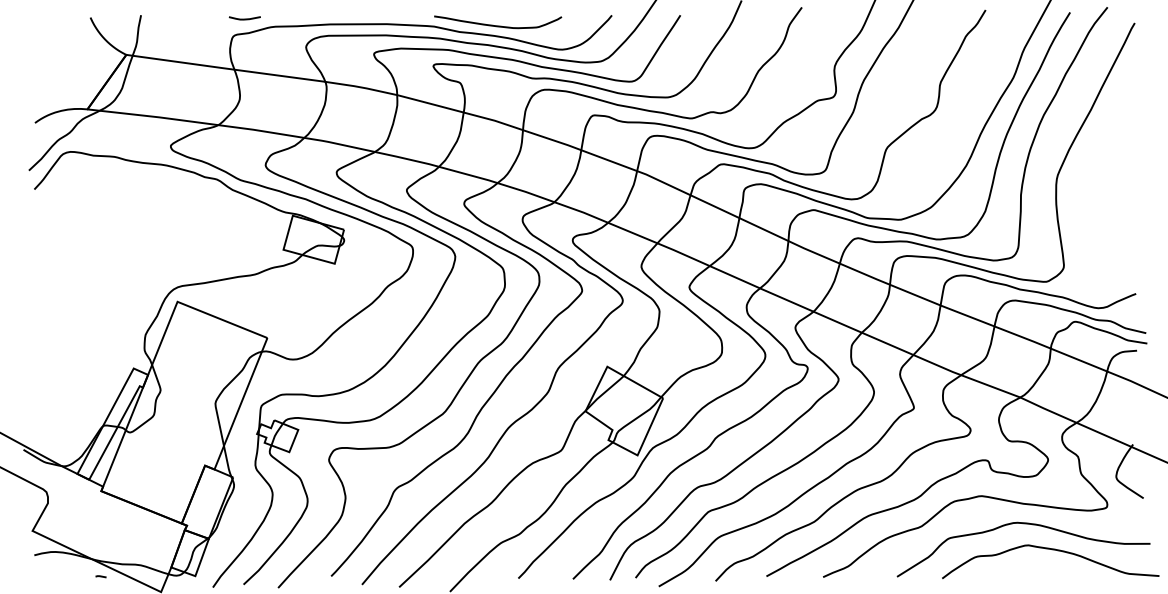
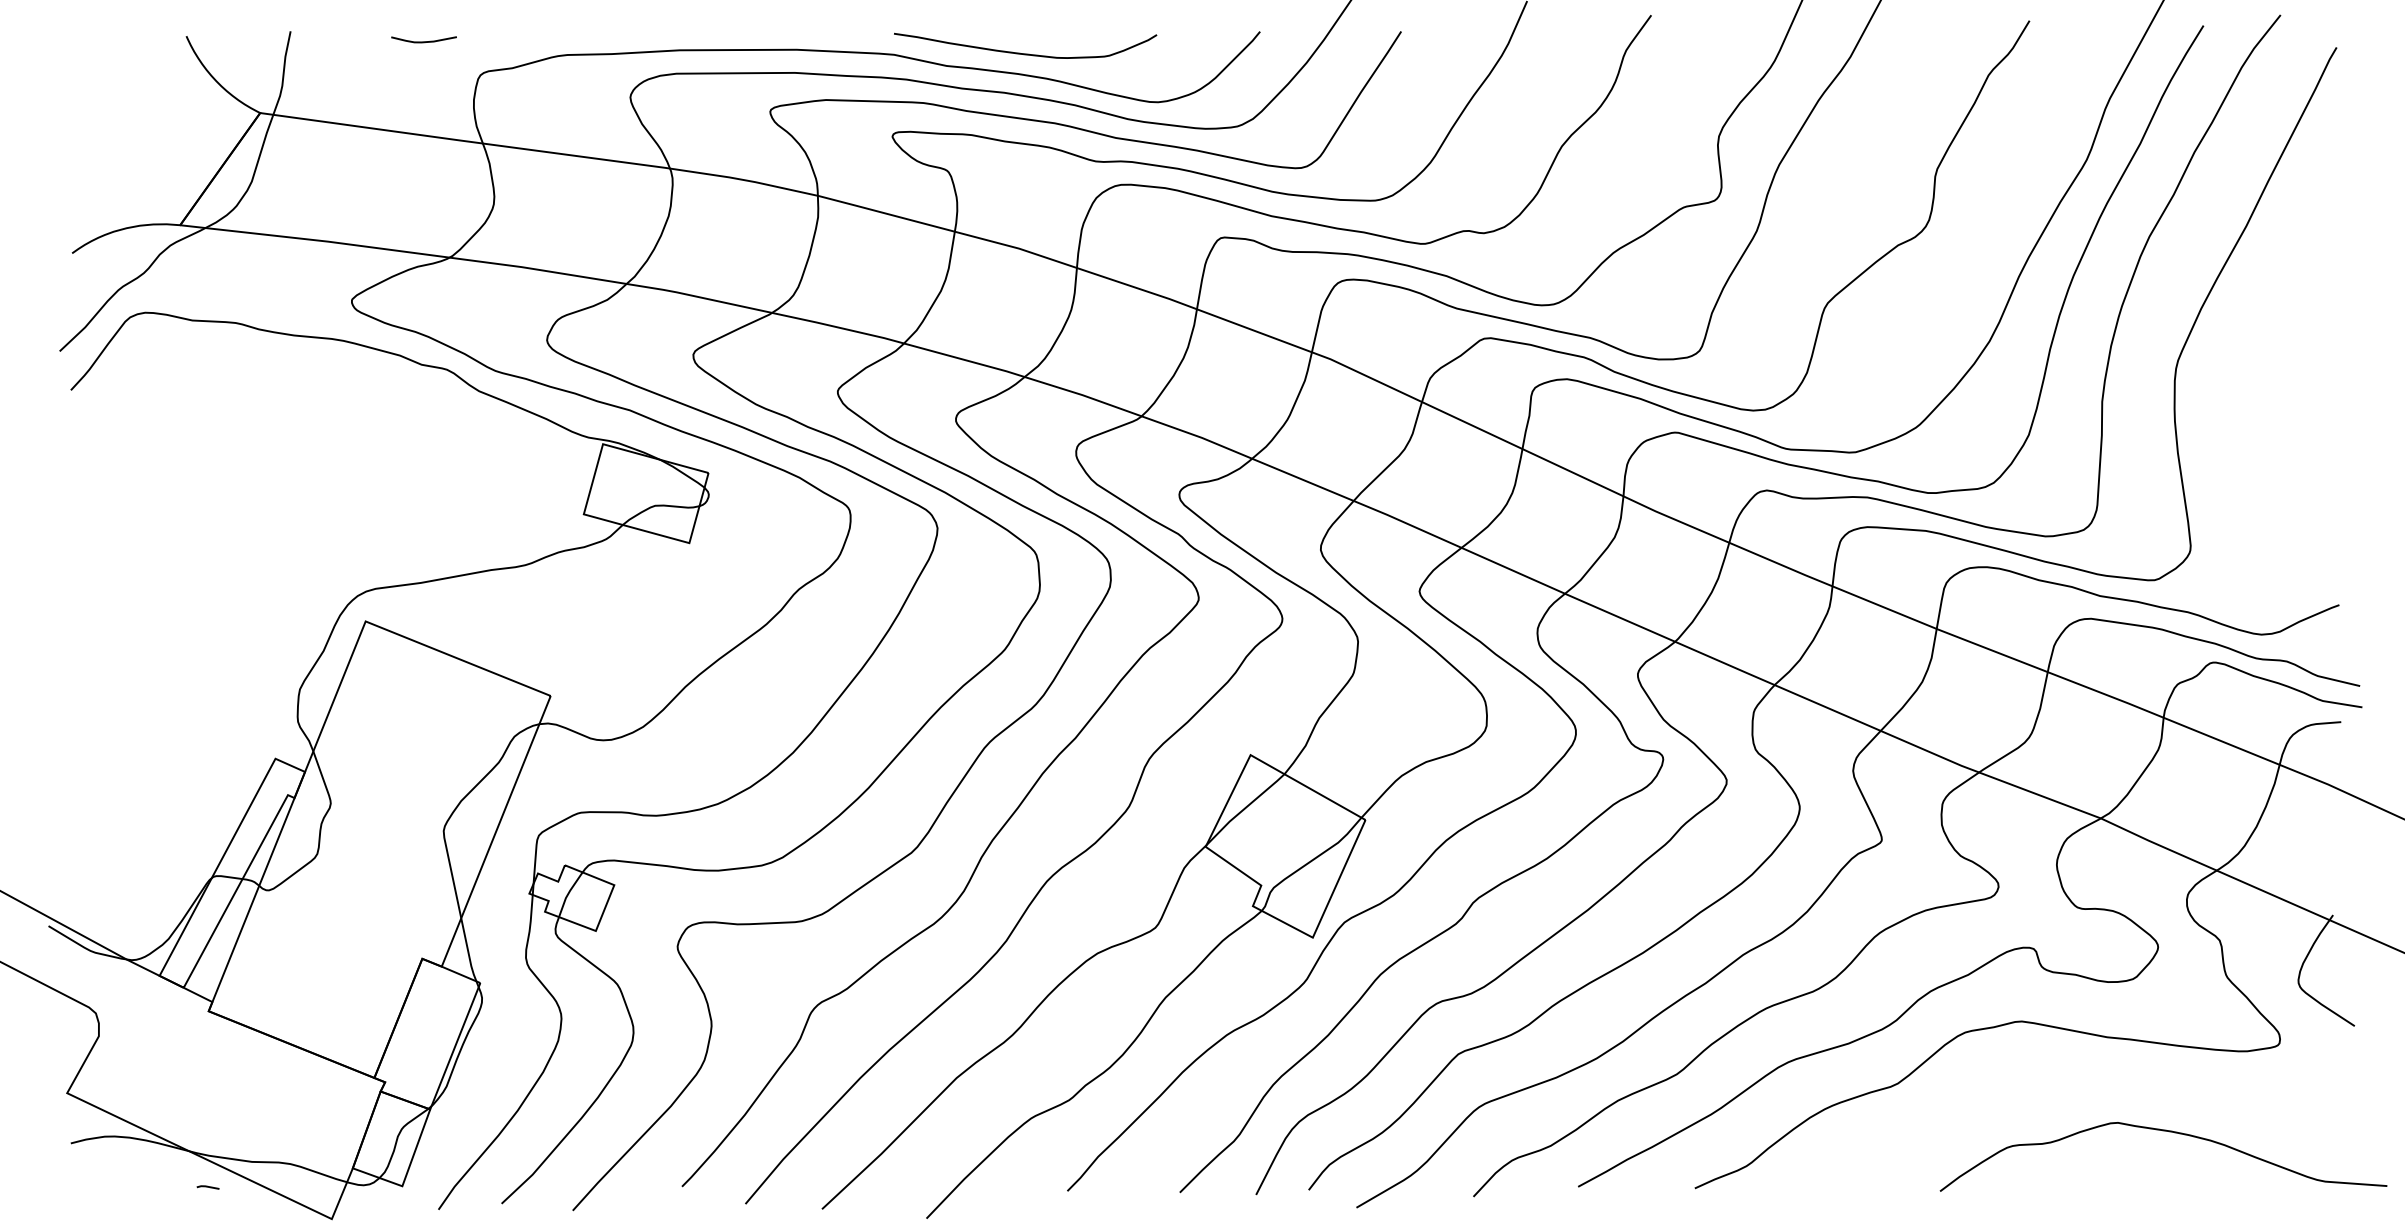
curve: (244, 18) -> (423, 40), moved
curve: (1023, 524) -> (2107, 1079), removed

